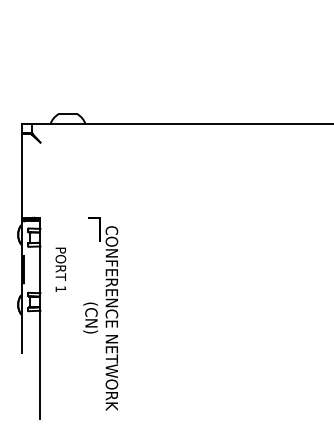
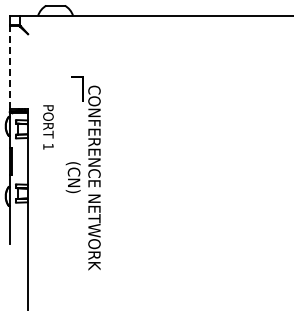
line: (22, 175) -> (10, 67), solid -> dashed
text: (60, 269) -> (48, 127), moved
text: (100, 313) -> (83, 173), moved

